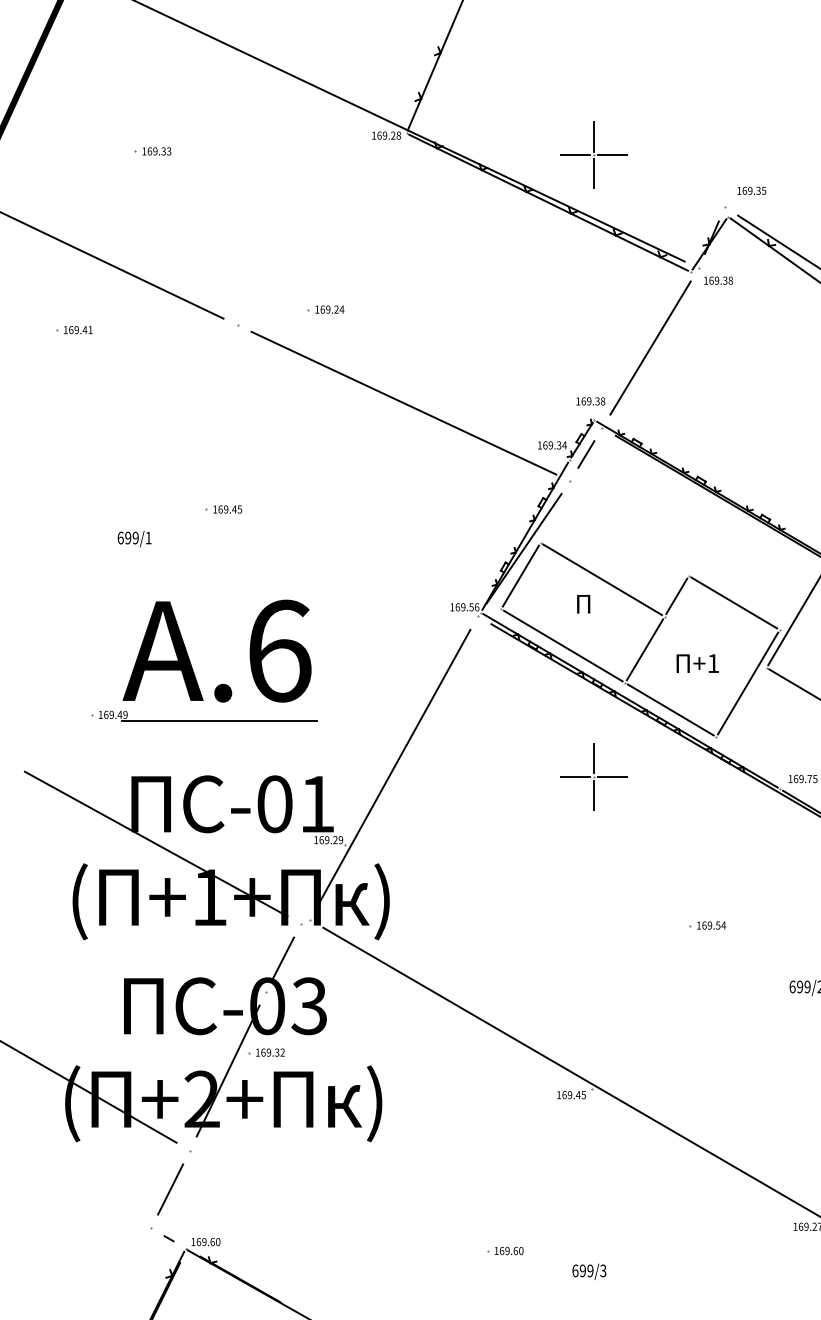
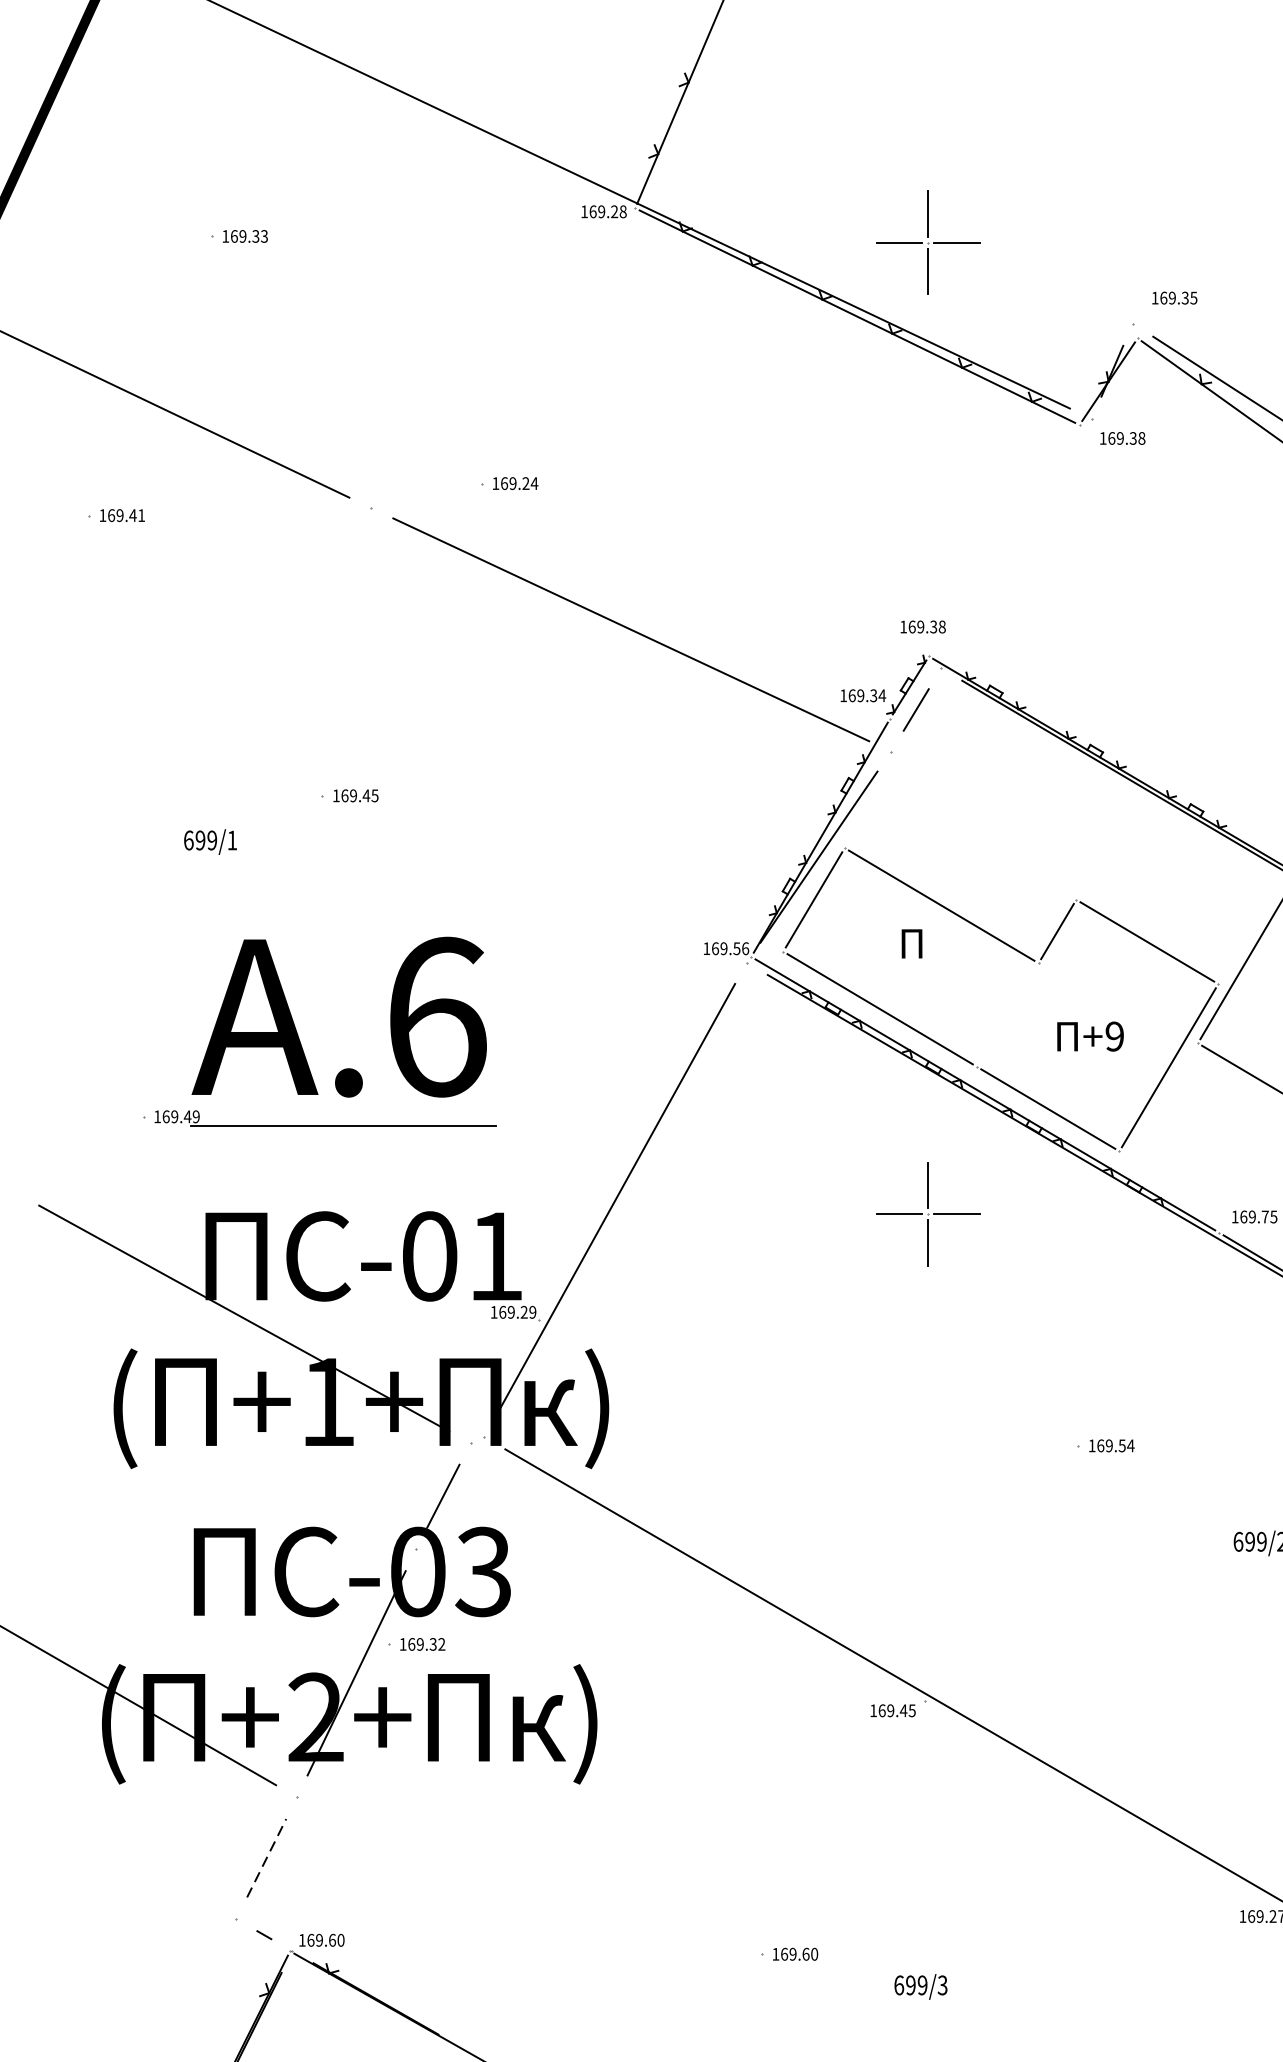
line: (650, 347) -> (1016, 542), removed
line: (644, 649) -> (1007, 1014), removed
text: (713, 663) -> (1114, 1036), +1 -> +9
line: (170, 1189) -> (266, 1858), solid -> dashed

